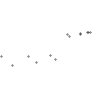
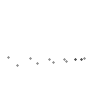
part: (79, 33) -> (74, 59), moved

